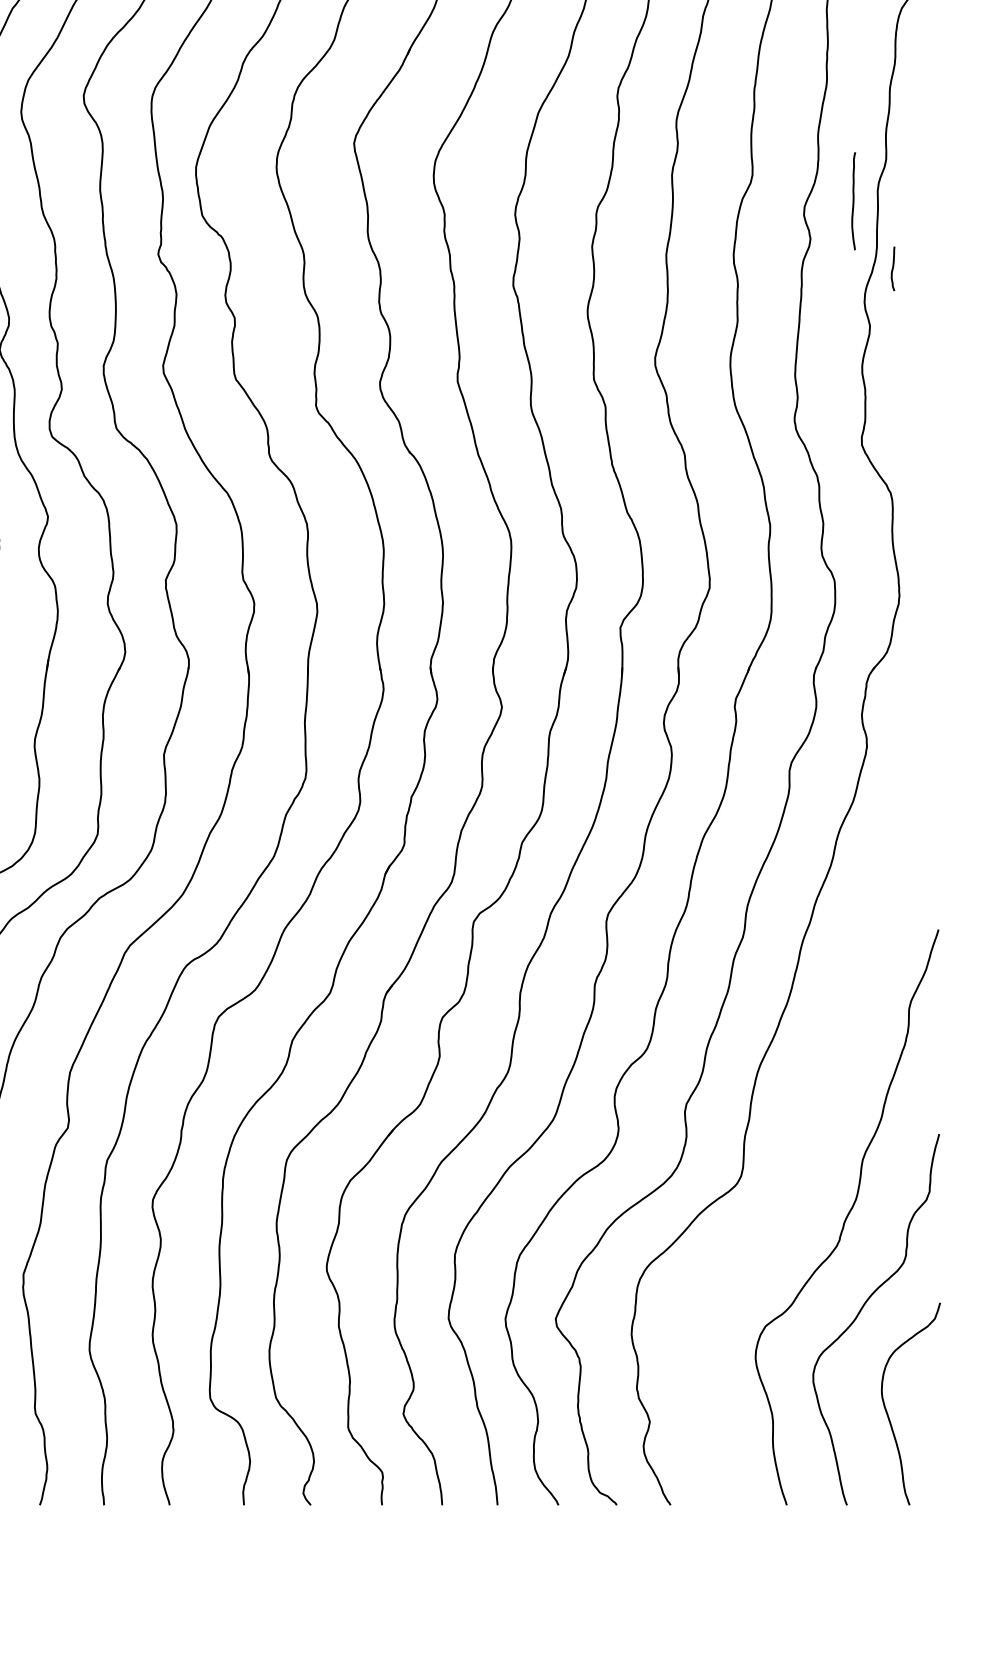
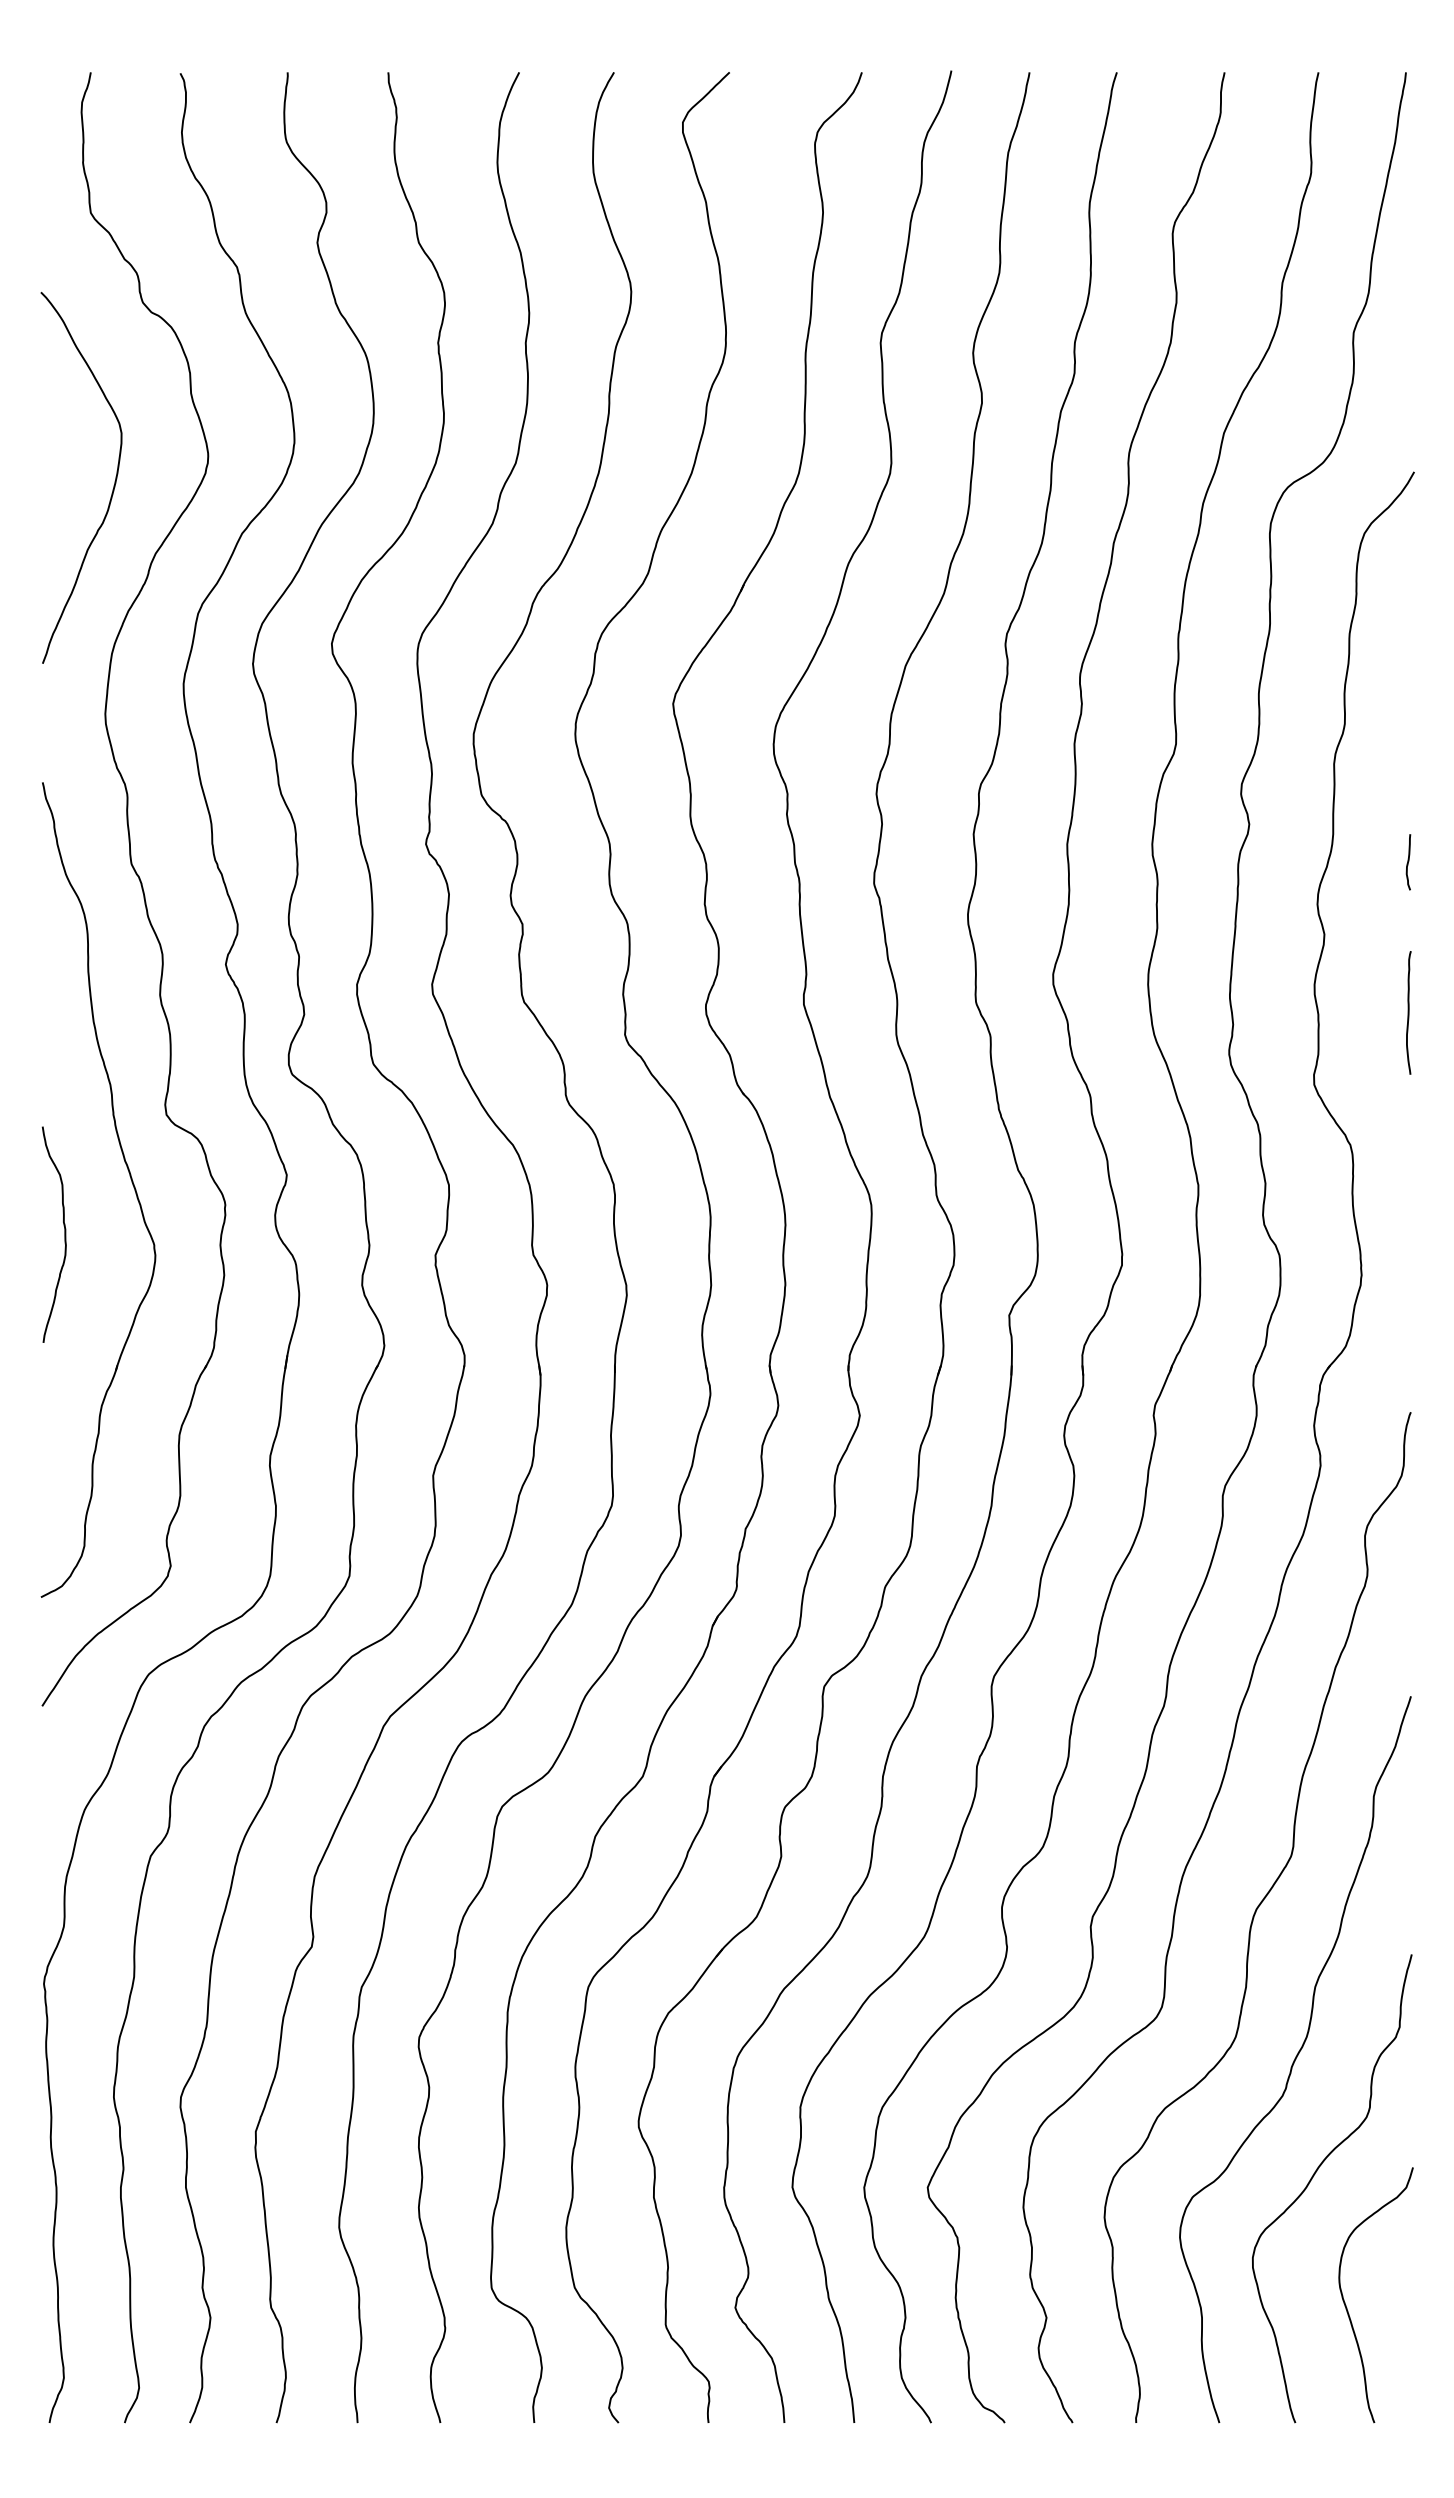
curve: (853, 200) -> (1408, 1012), moved
curve: (893, 269) -> (1408, 862), moved
curve: (814, 1104) -> (1254, 1917), added

